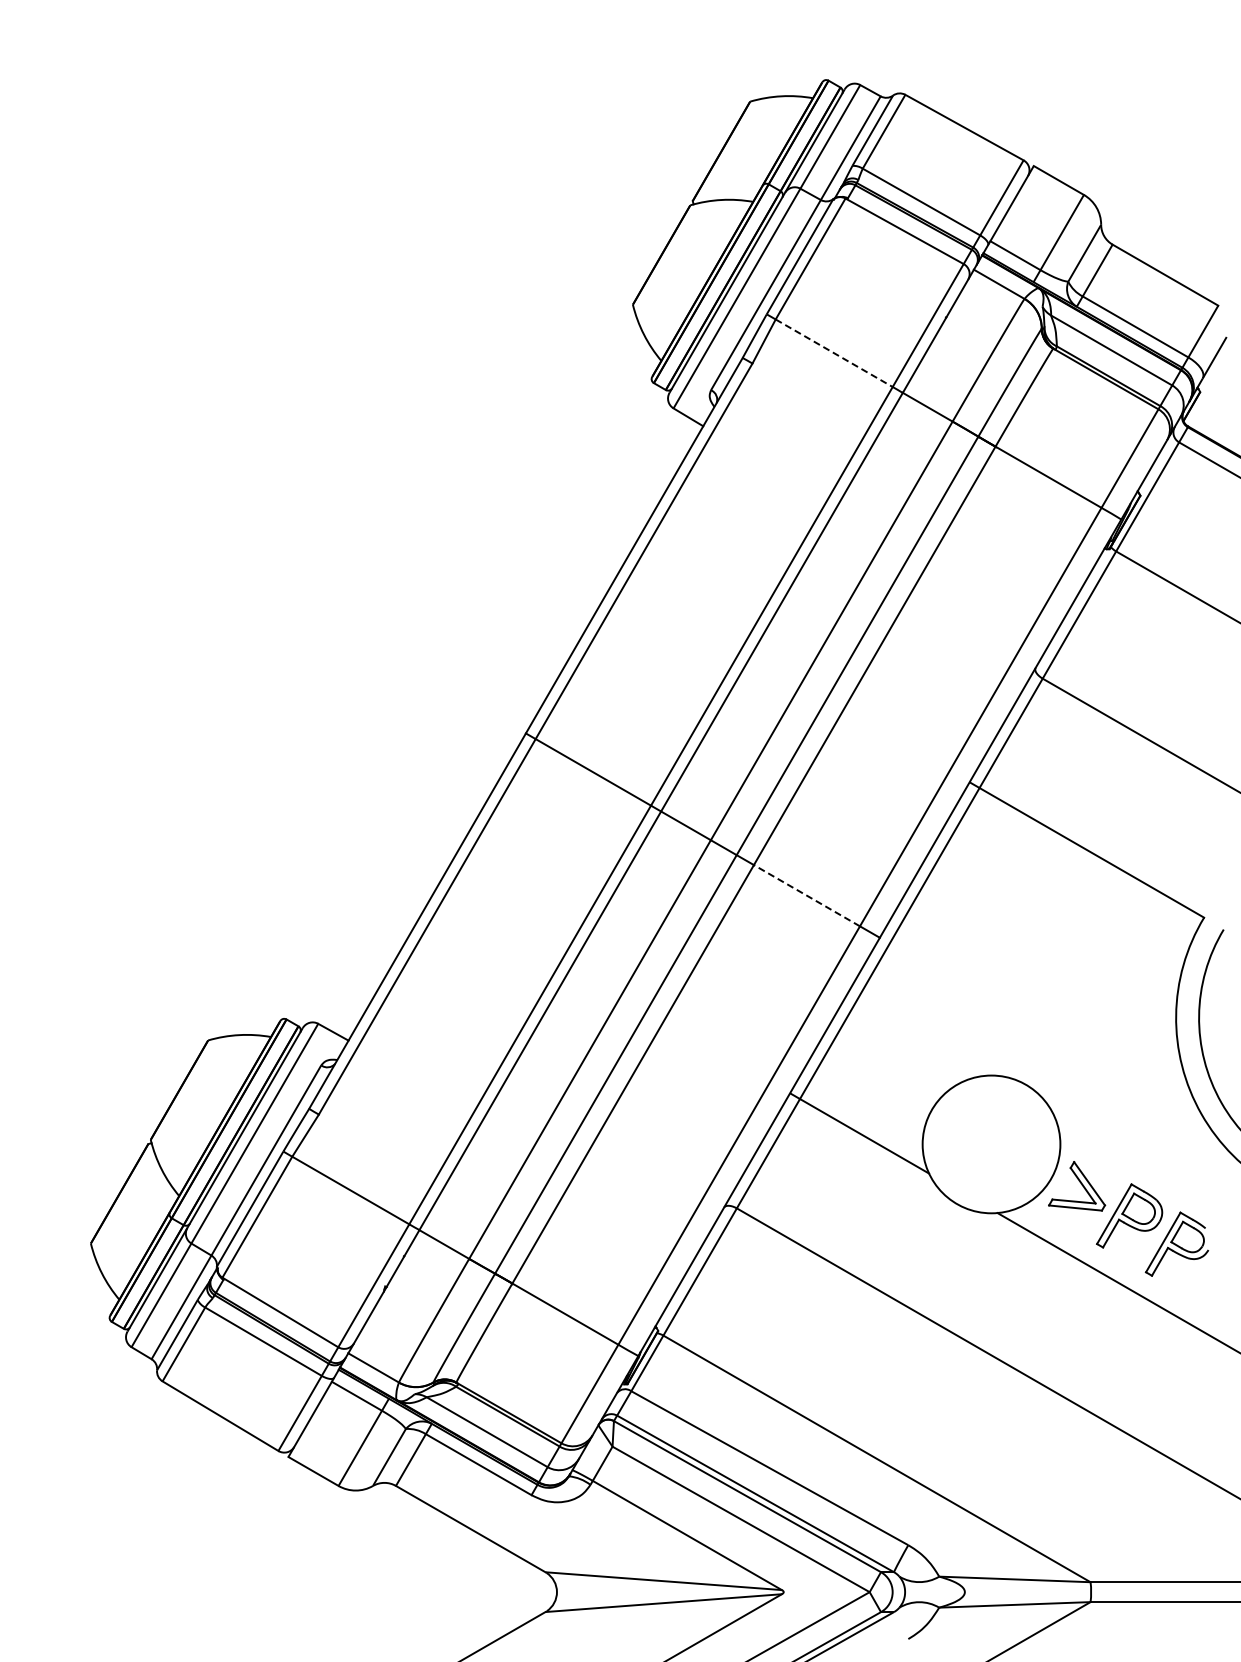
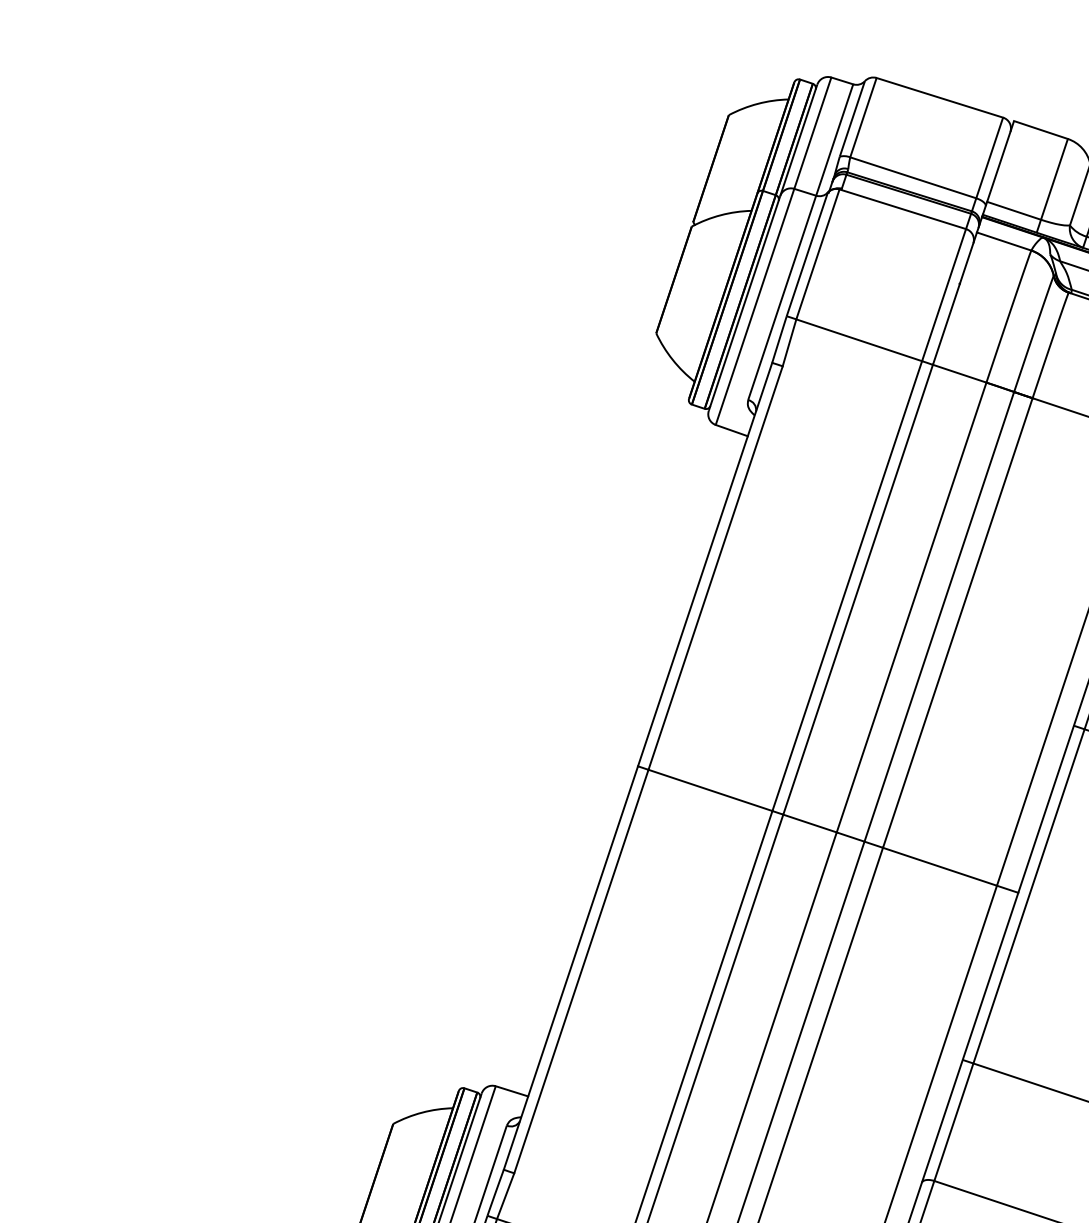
line: (834, 353) -> (859, 340), dashed -> solid
line: (806, 895) -> (939, 866), dashed -> solid

